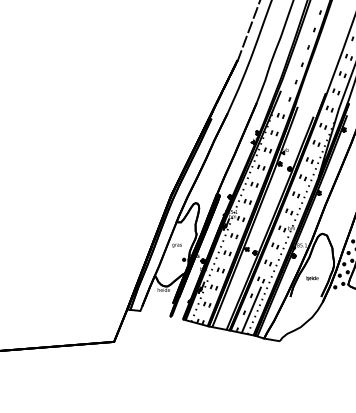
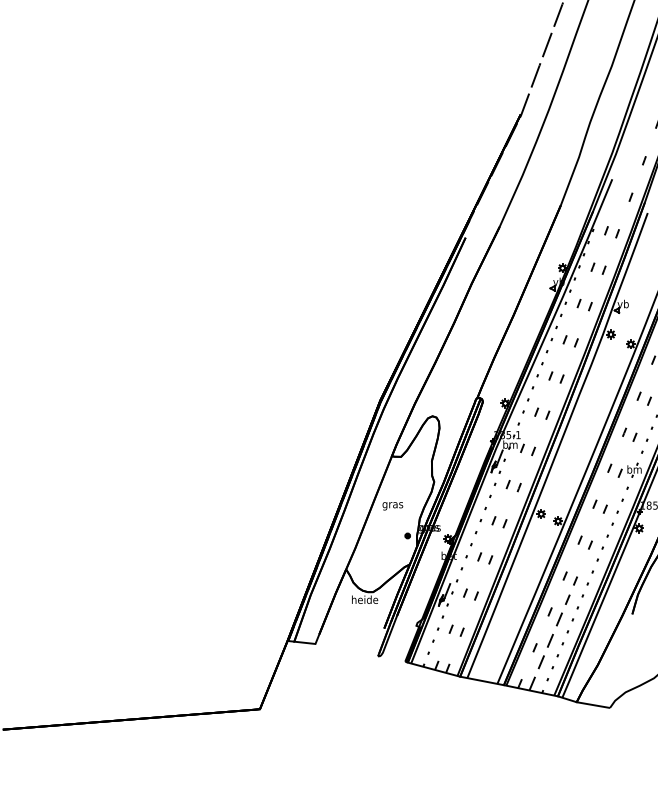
line: (251, 310) -> (550, 642), solid -> dashed

